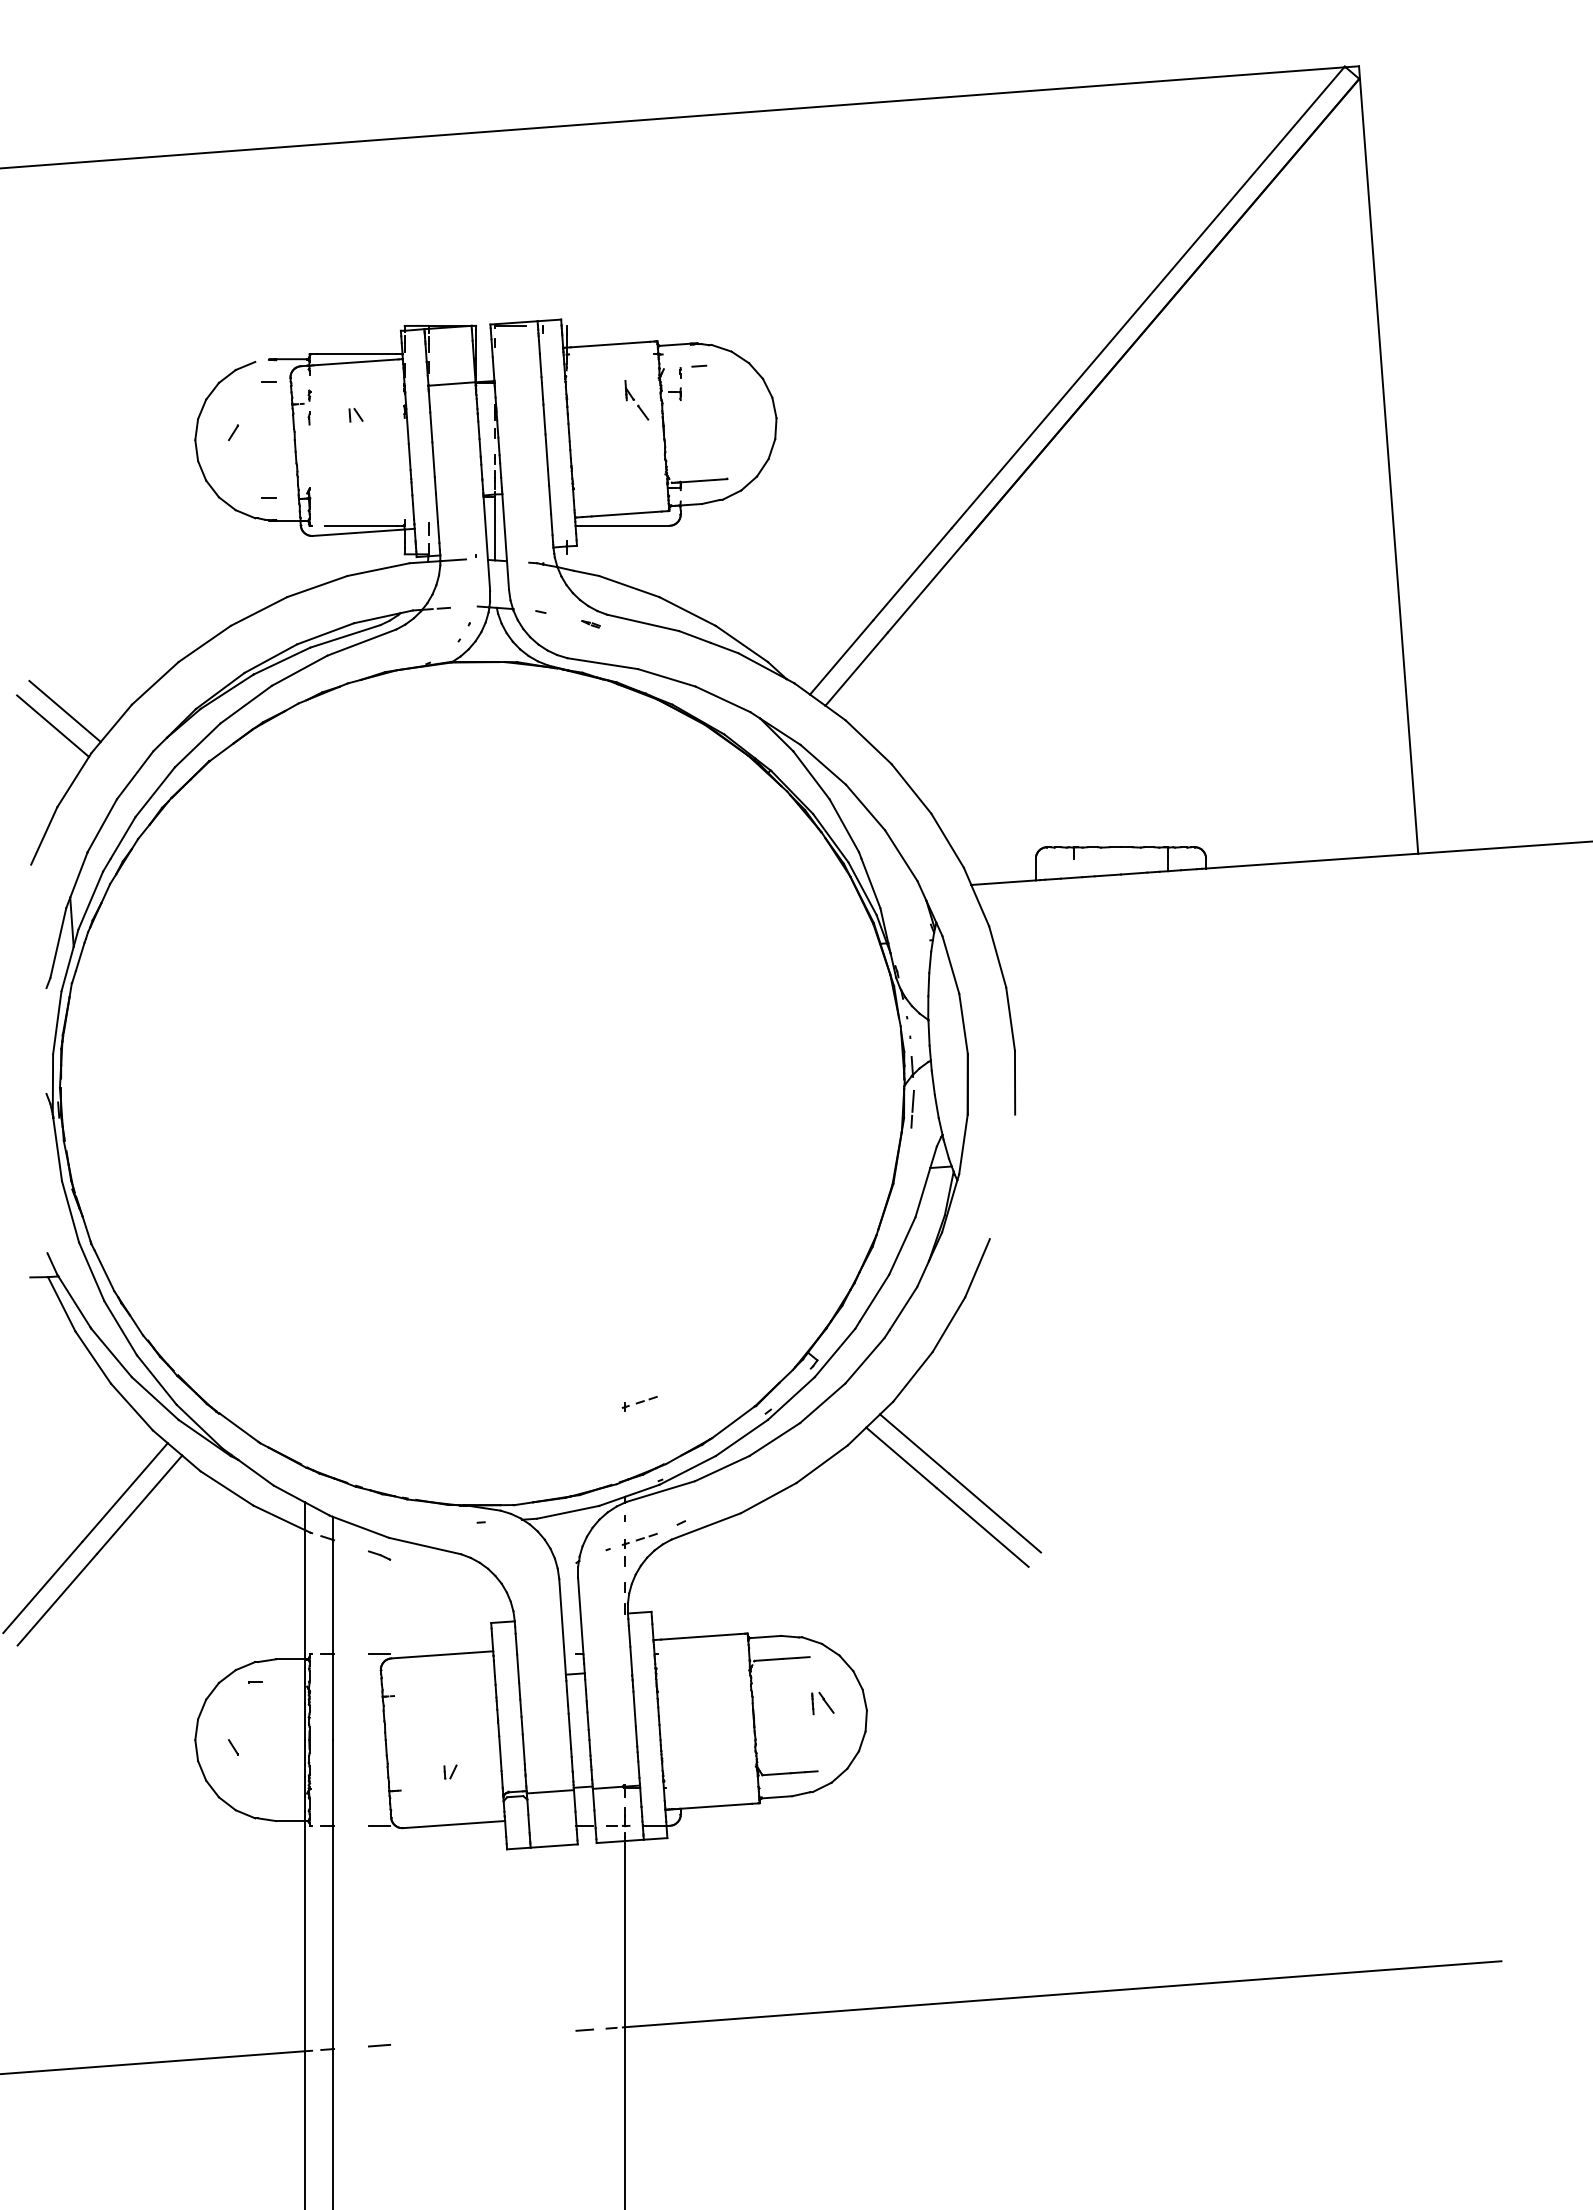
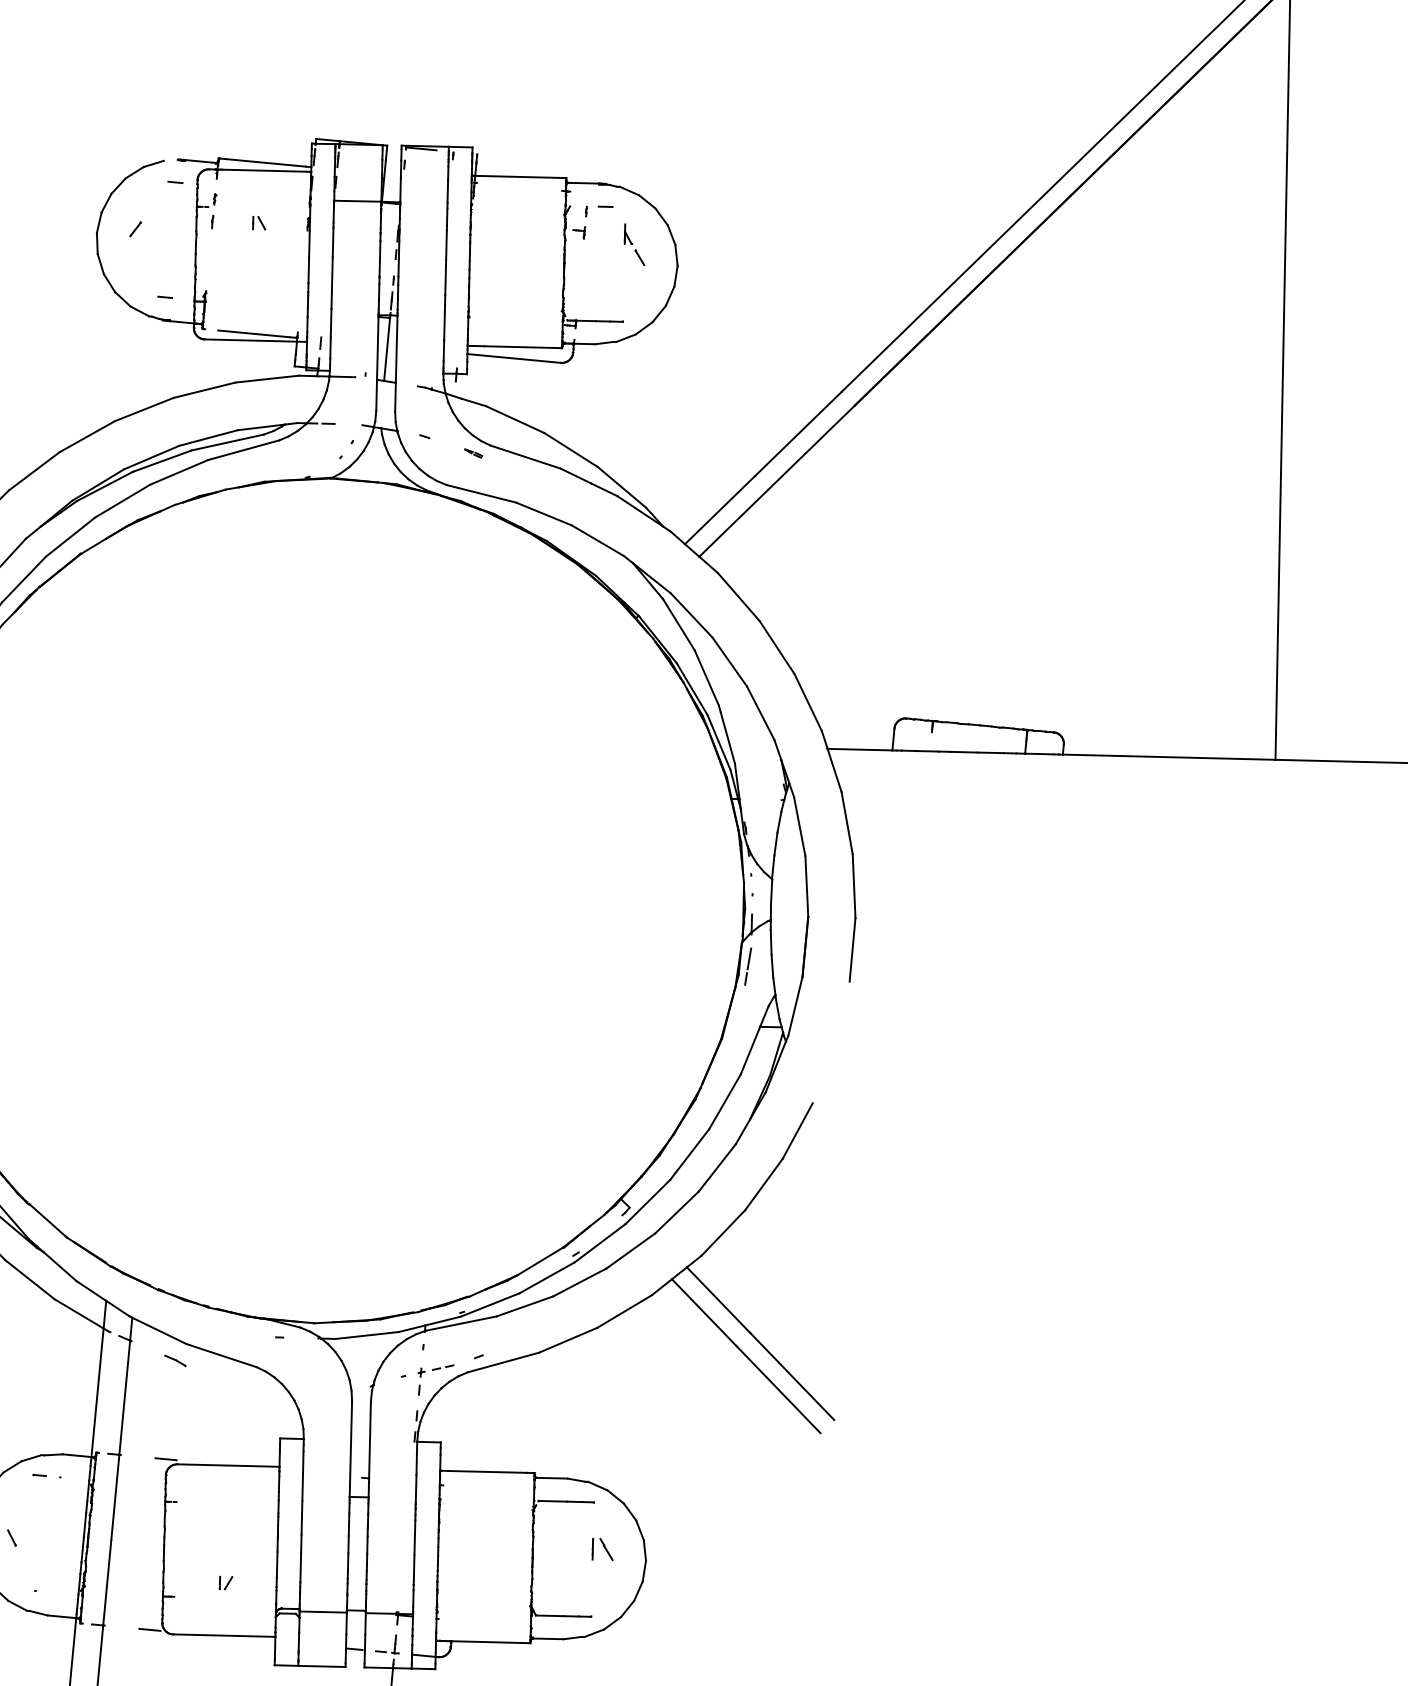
part: (636, 400) -> (634, 244), moved
part: (639, 1403) -> (448, 1233), removed

